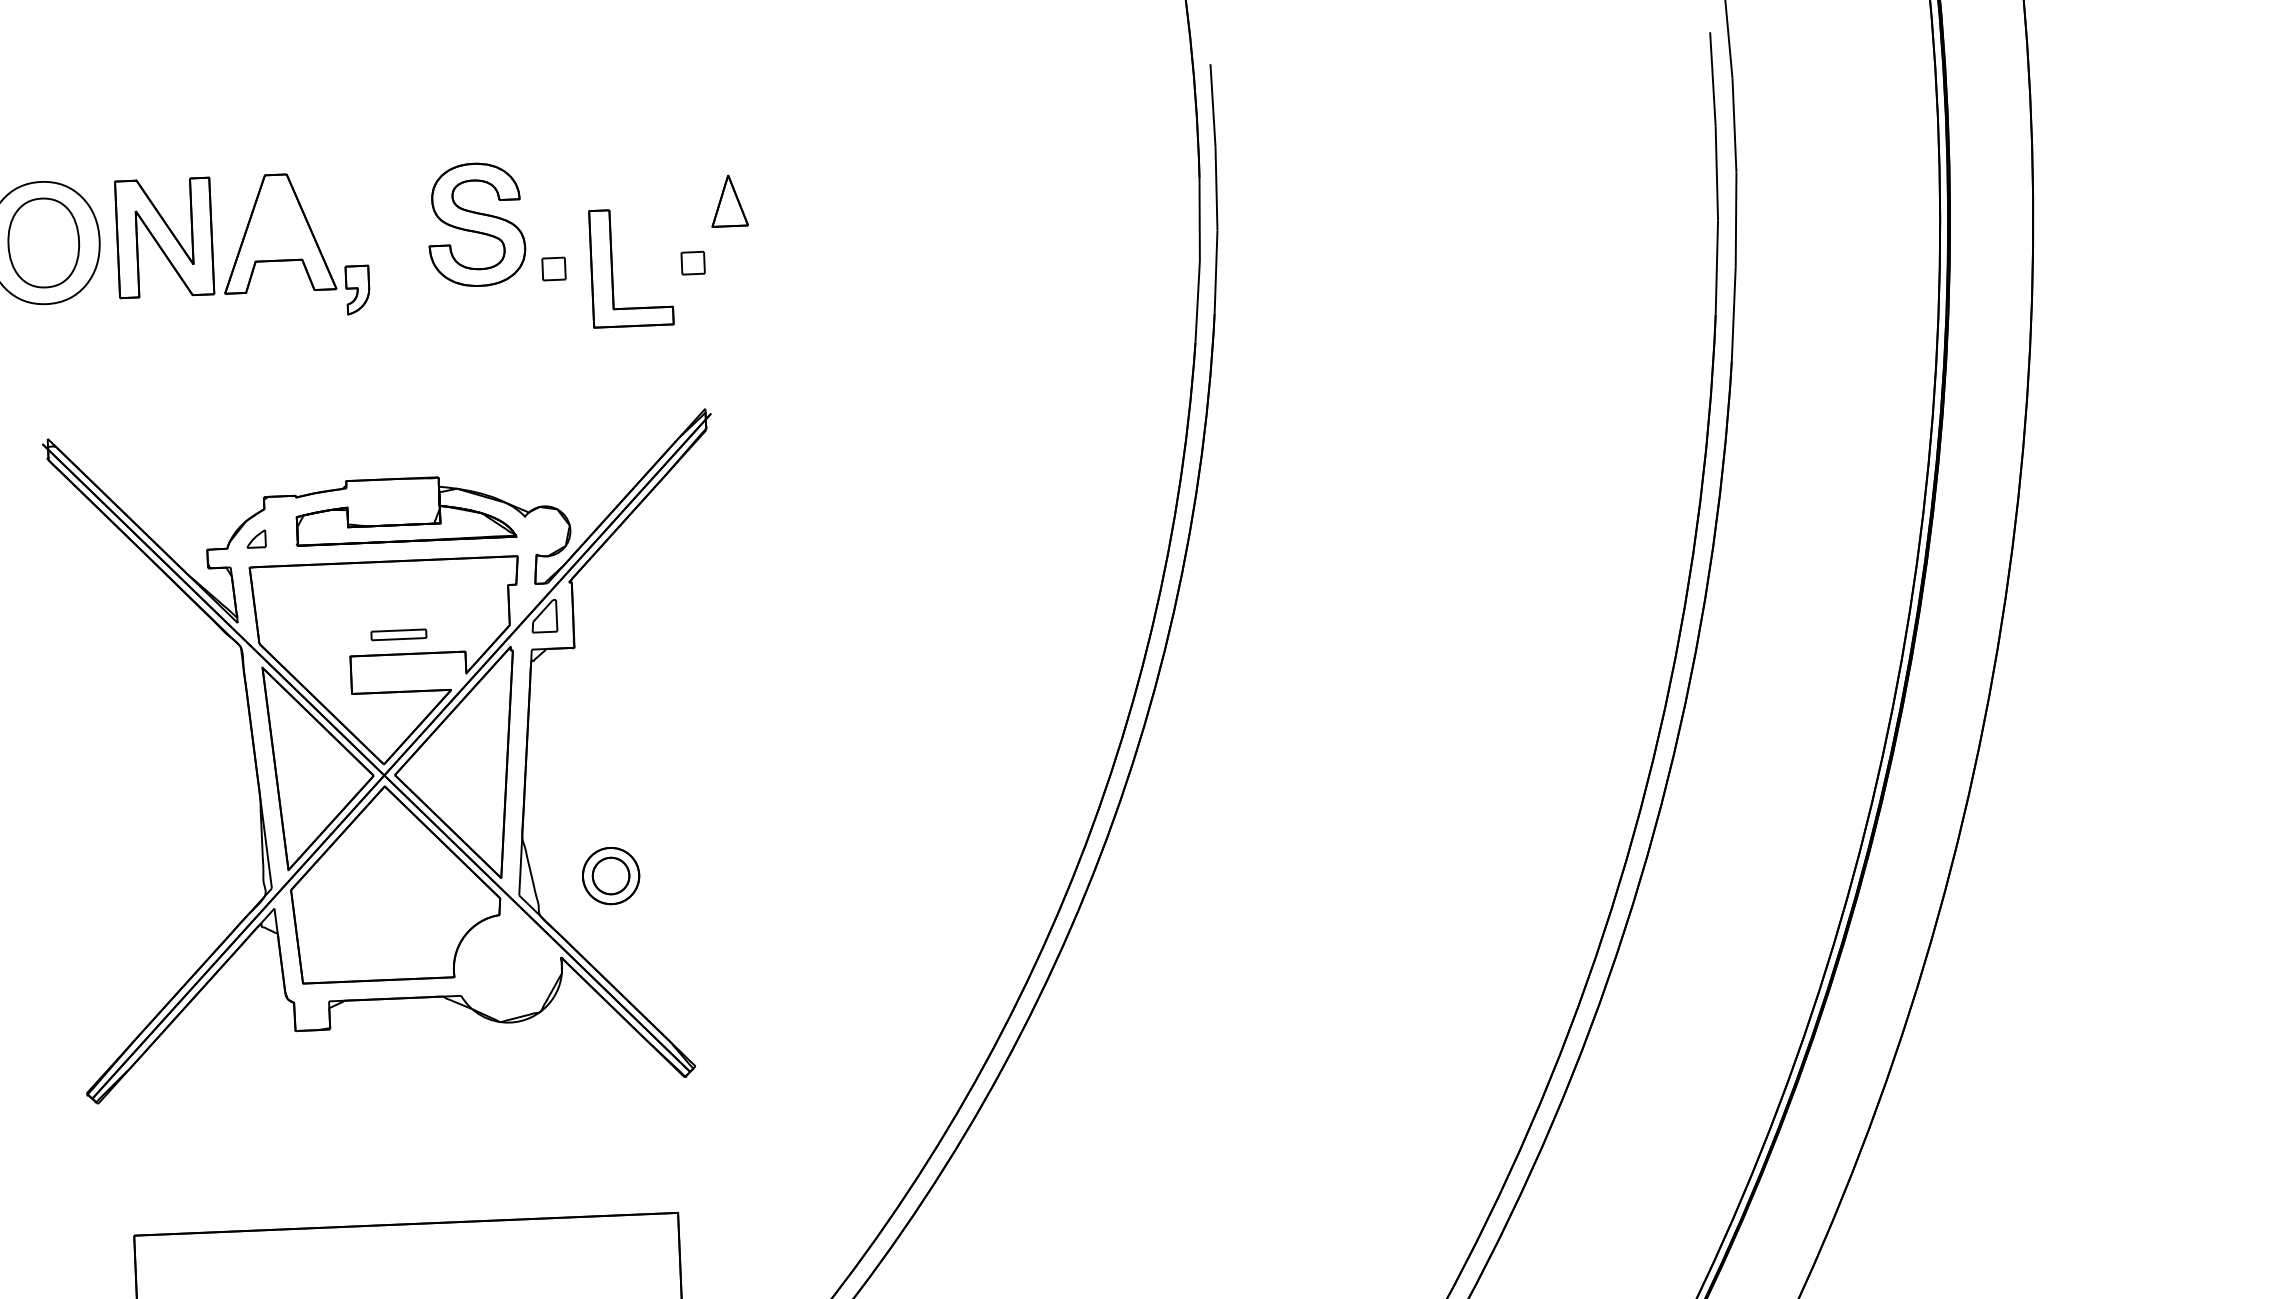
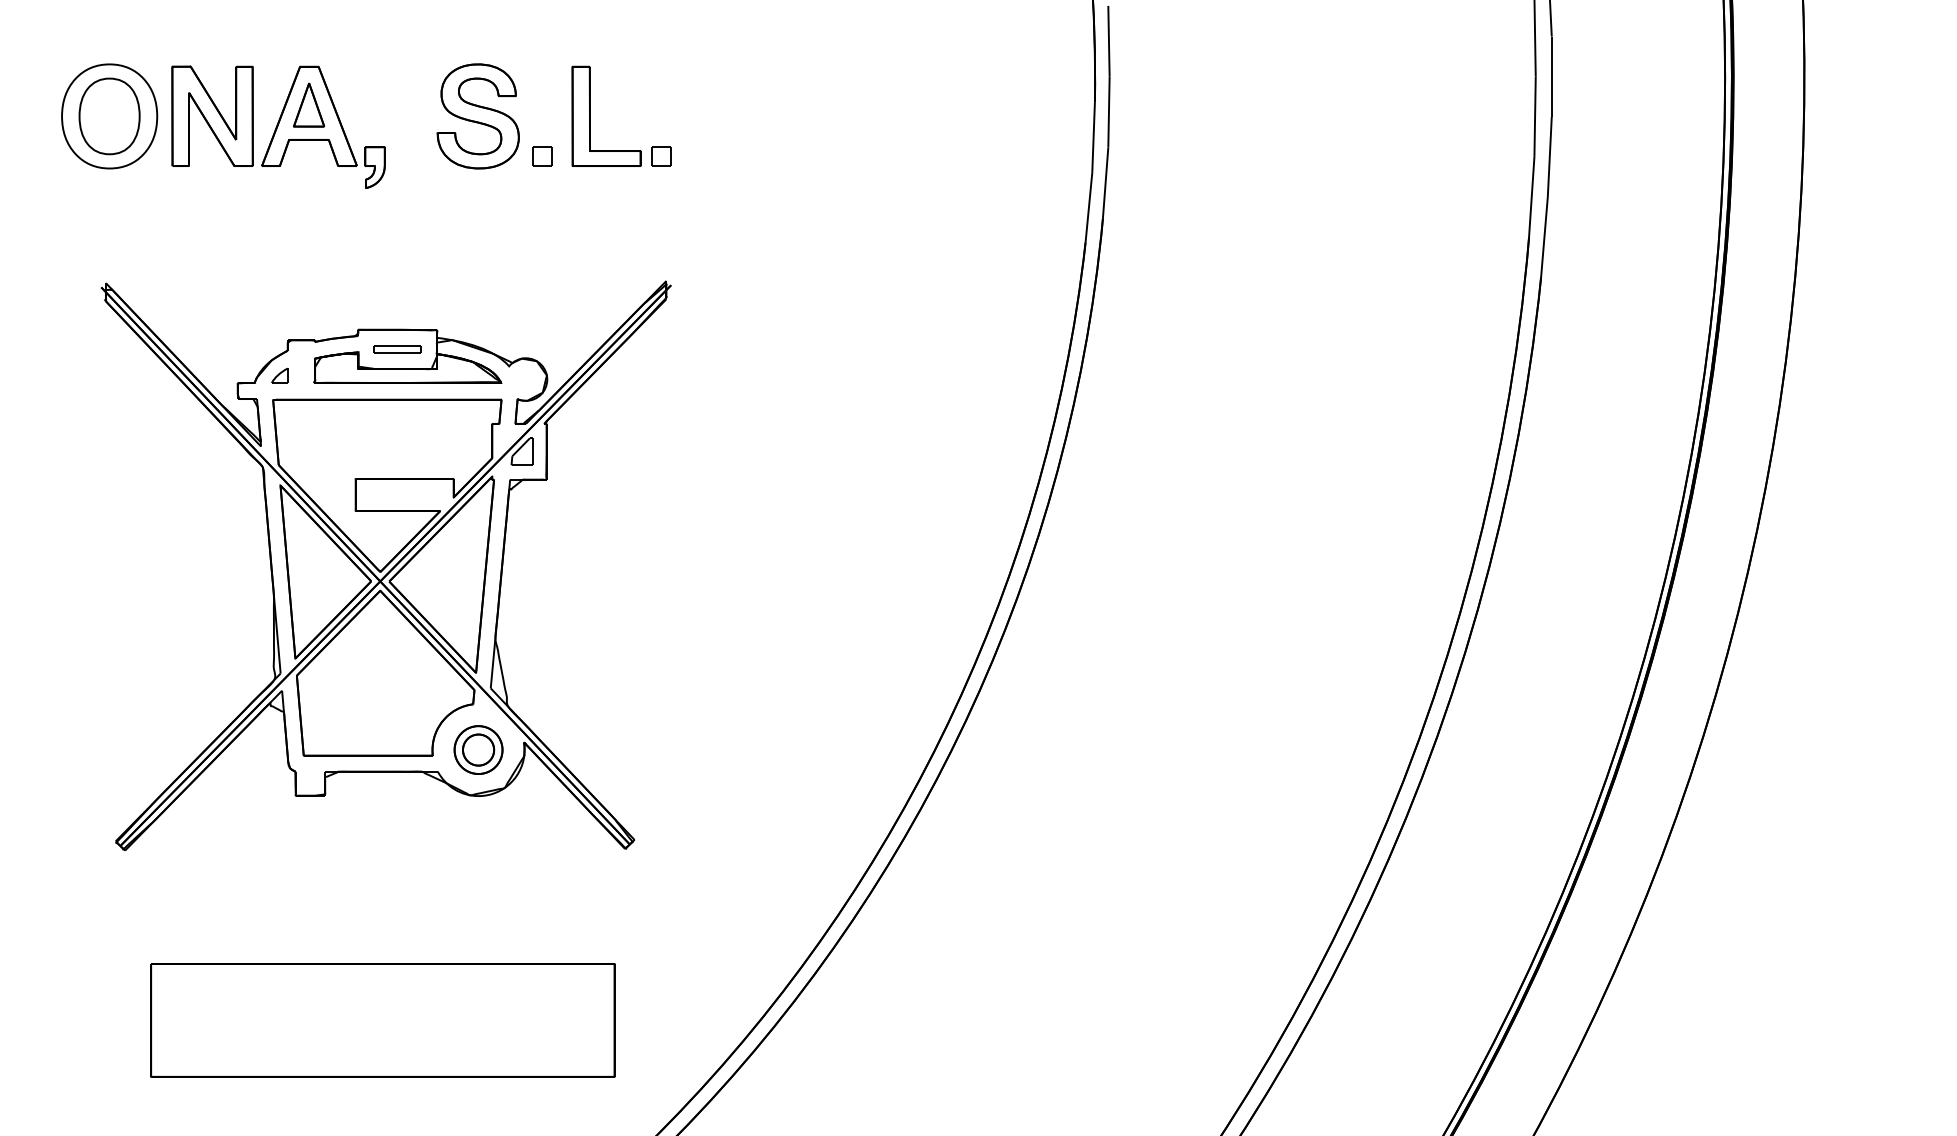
part: (729, 200) -> (309, 104), moved
part: (612, 267) -> (590, 115), moved
part: (398, 635) -> (397, 349), moved
part: (610, 875) -> (478, 749), moved

